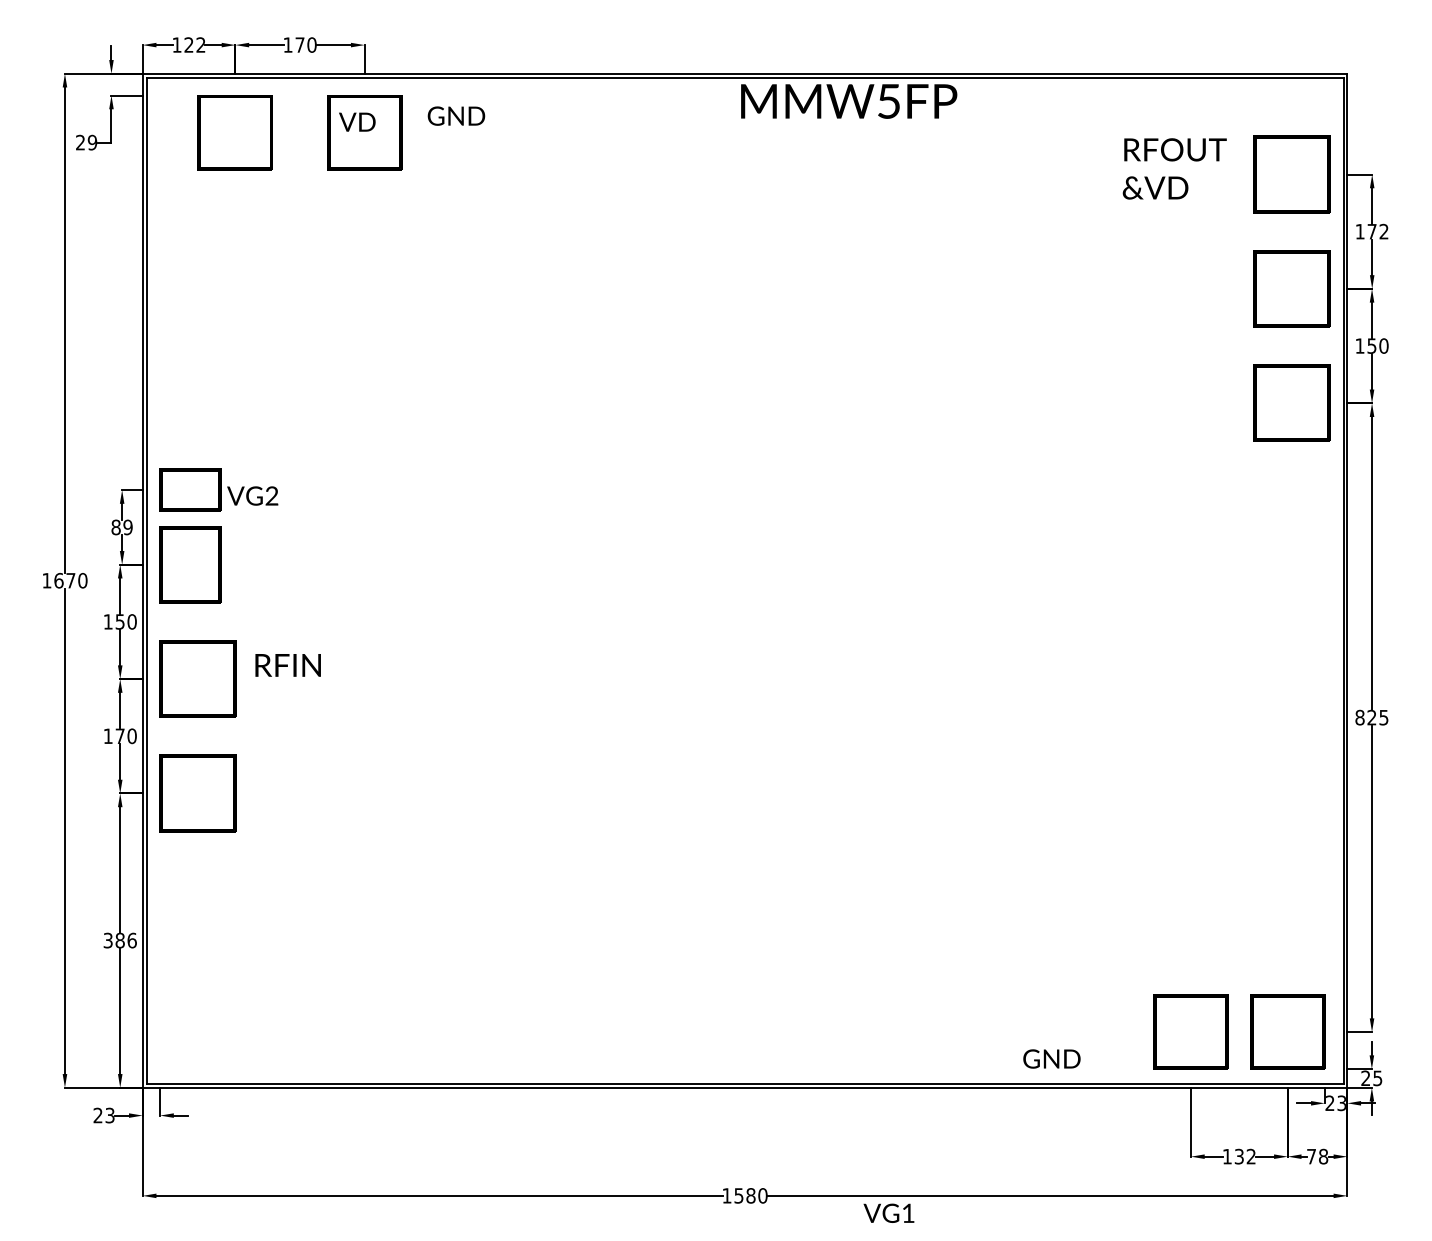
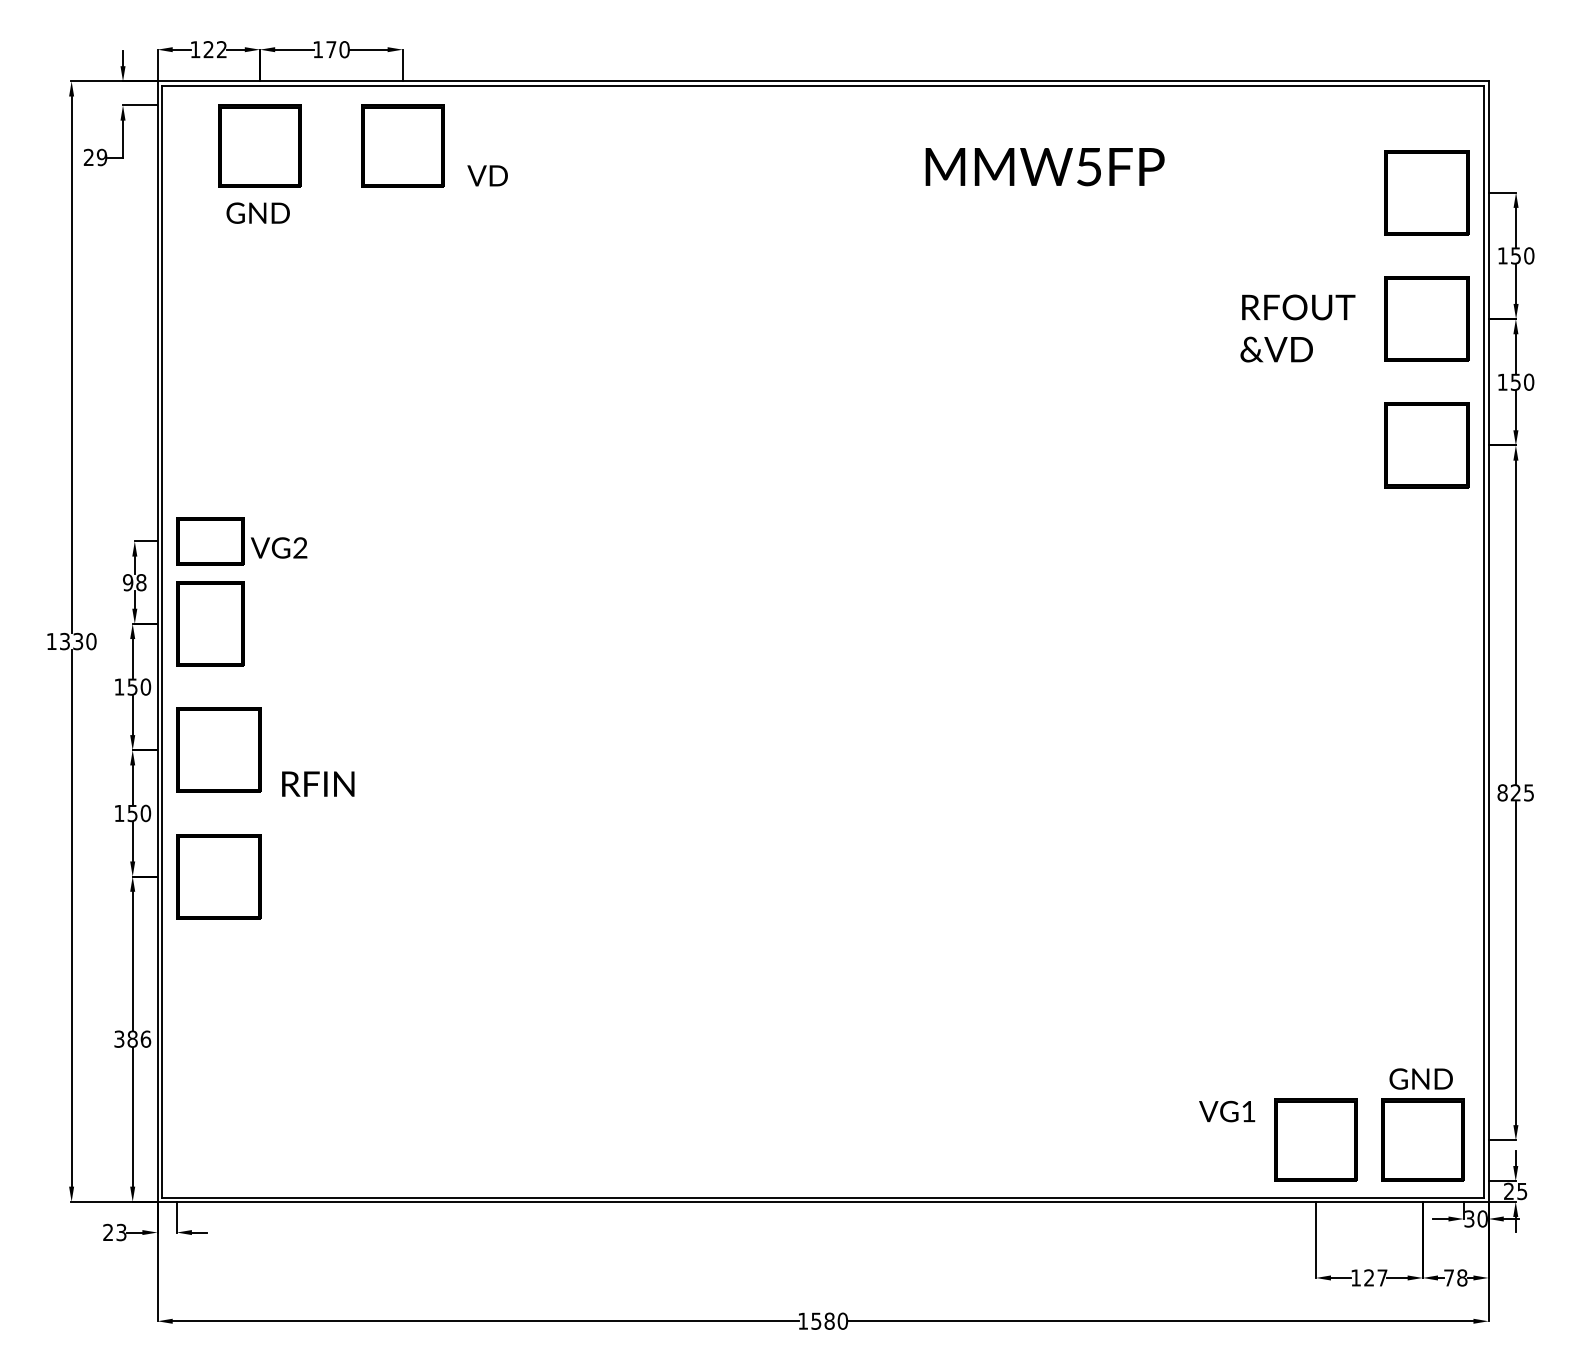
text: (848, 101) -> (1044, 167), moved
text: (455, 115) -> (257, 212), moved
text: (357, 121) -> (487, 175), moved
text: (1174, 168) -> (1297, 328), moved
text: (1378, 231) -> (1522, 255), 172 -> 150
text: (121, 527) -> (134, 582), 89 -> 98
text: (64, 580) -> (71, 641), 1670 -> 1330
text: (288, 664) -> (318, 783), moved
text: (120, 736) -> (132, 813), 170 -> 150
text: (1051, 1058) -> (1420, 1078), moved
text: (1335, 1102) -> (1475, 1218), 23 -> 30
text: (1244, 1156) -> (1375, 1277), 132 -> 127
text: (889, 1213) -> (1227, 1111), moved

